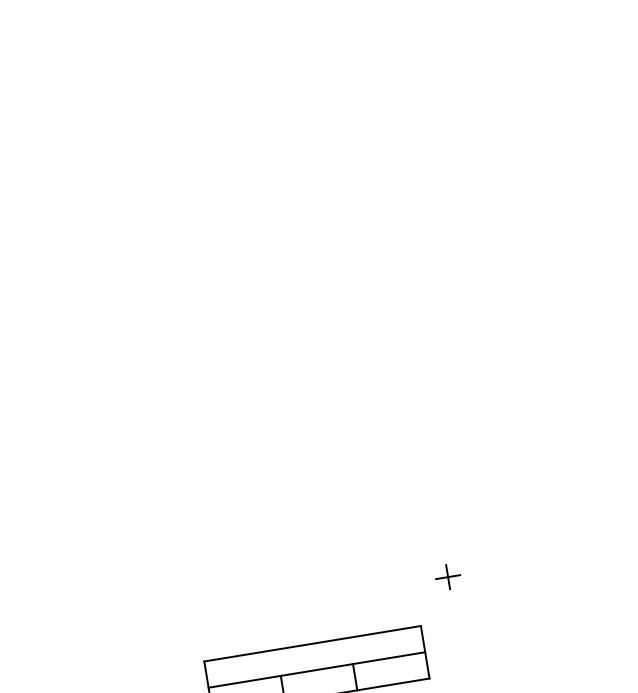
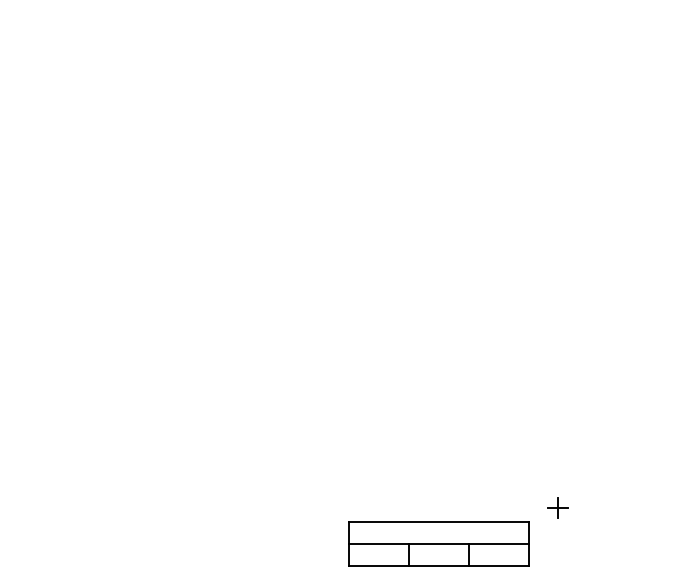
part: (447, 576) -> (557, 507), moved

